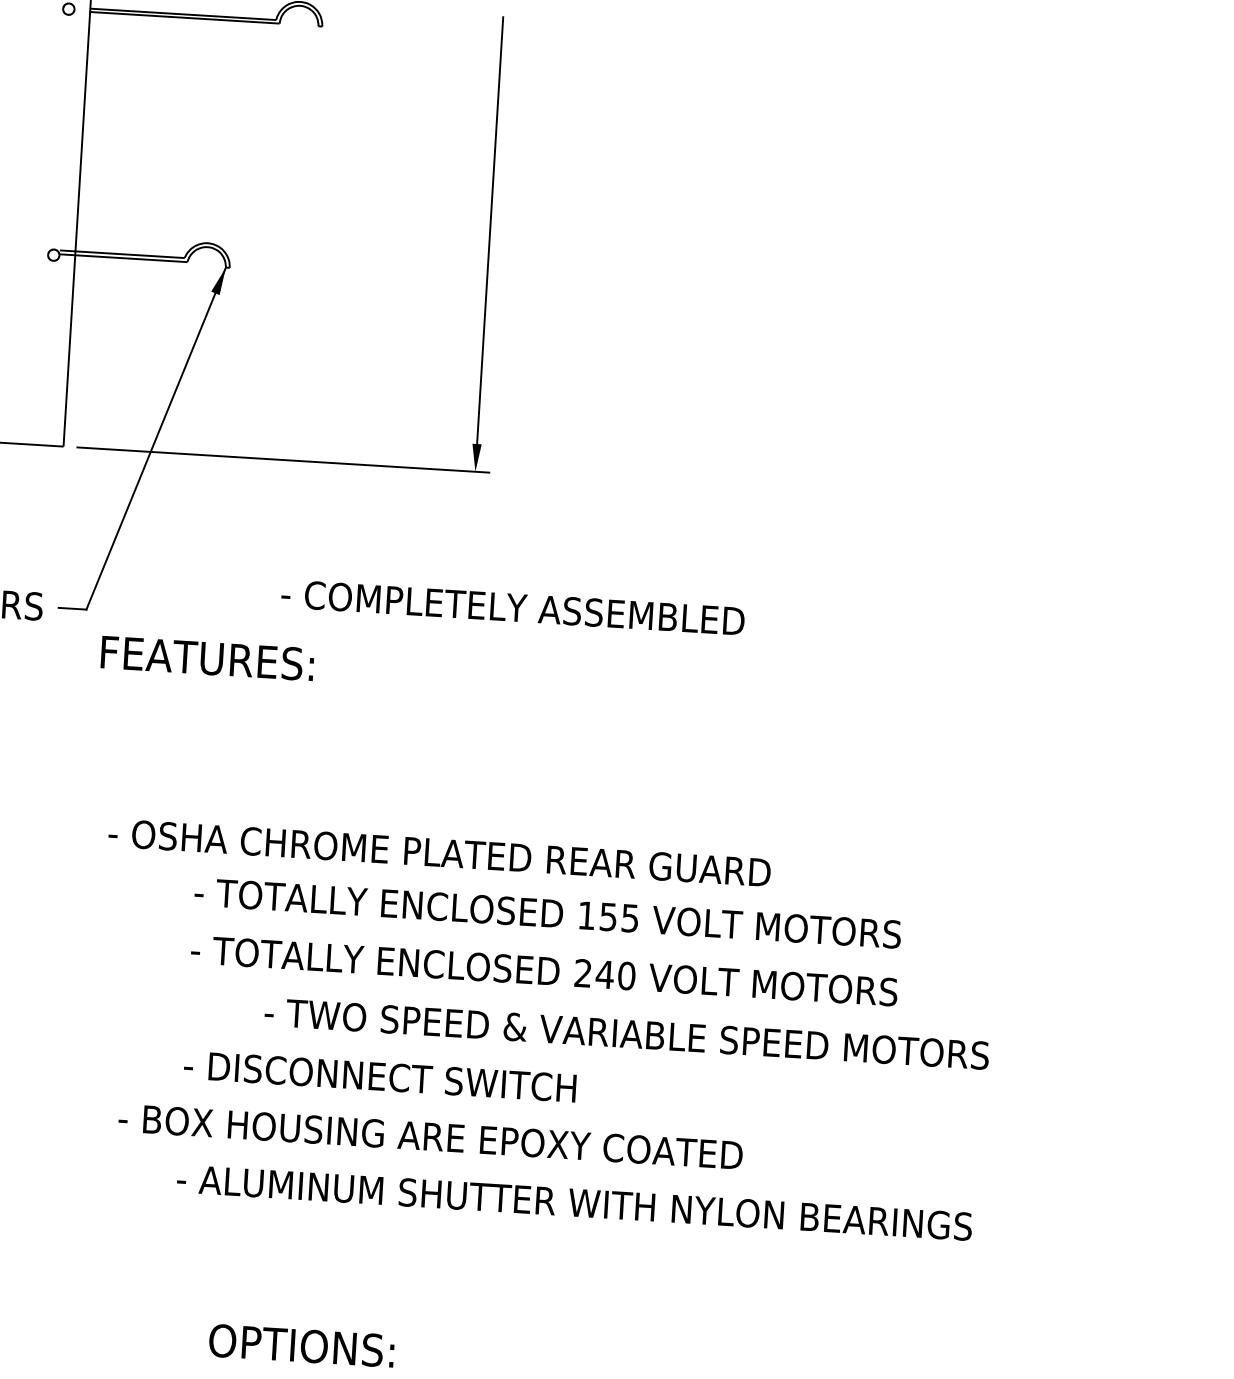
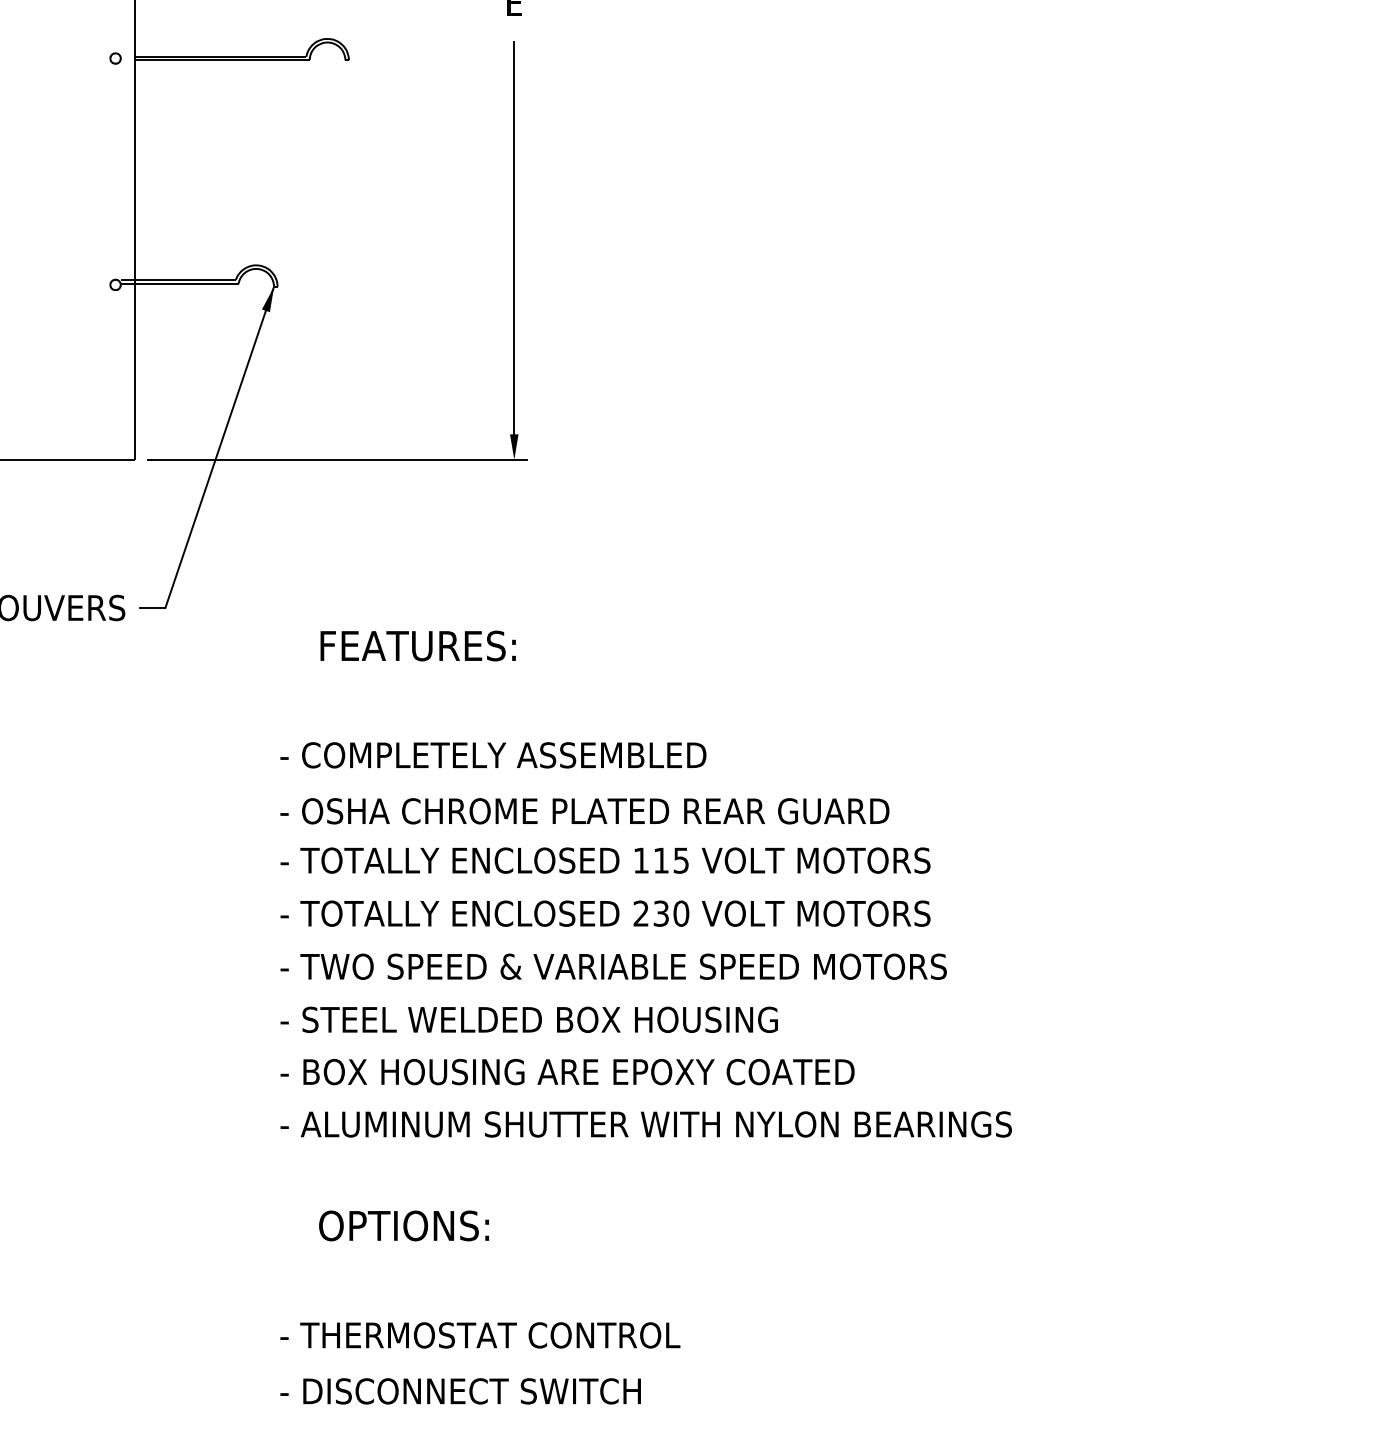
text: (513, 607) -> (493, 755), moved
text: (206, 657) -> (417, 645), moved
text: (439, 853) -> (584, 811), moved
text: (607, 916) -> (660, 860), 155 -> 115
text: (605, 974) -> (661, 913), 240 -> 230
text: (626, 1033) -> (613, 966), moved
text: (465, 1081) -> (539, 1019), - DISCONNECT SWITCH -> - STEEL WELDED BOX HOUSING
text: (430, 1137) -> (567, 1072), moved
text: (301, 1345) -> (403, 1225), moved

